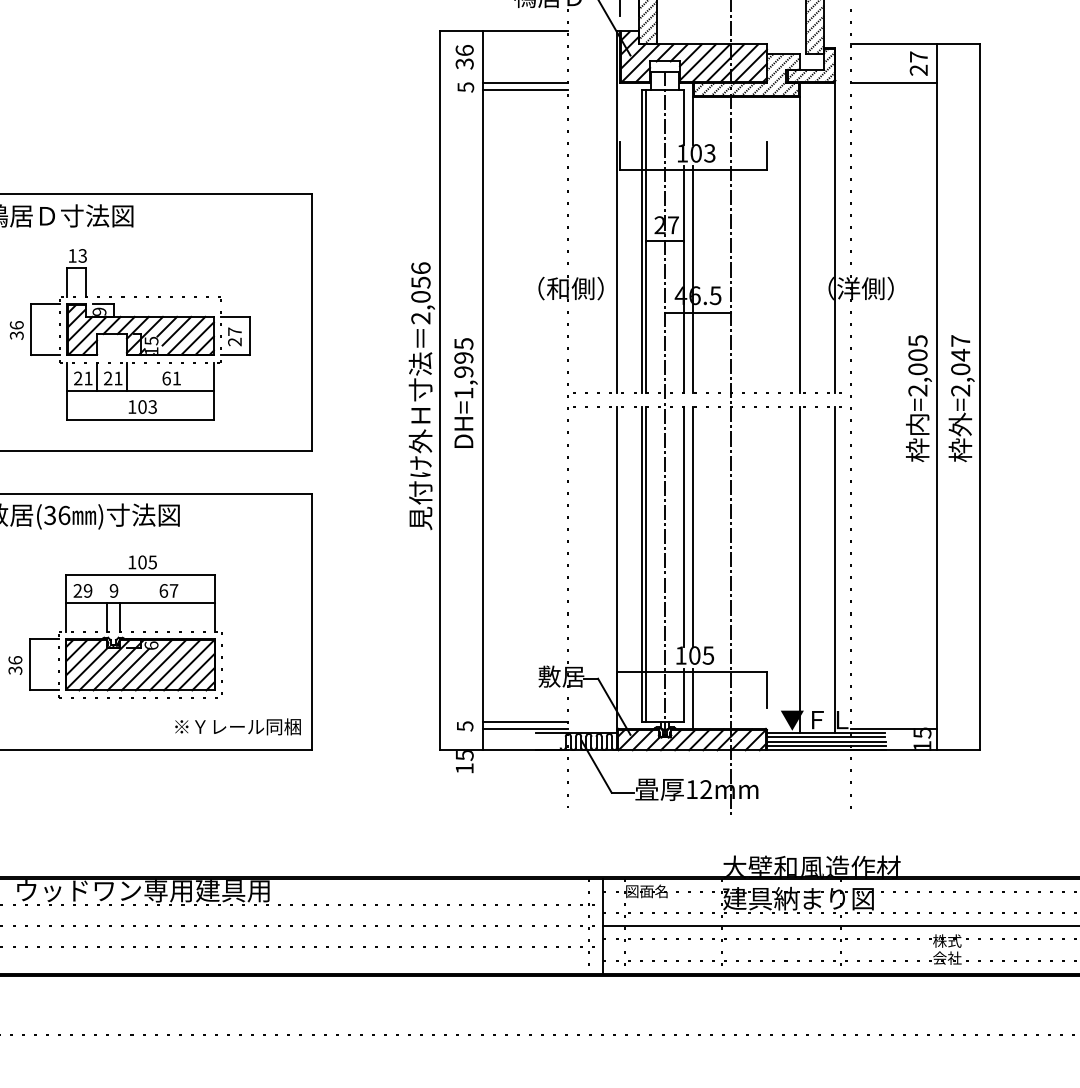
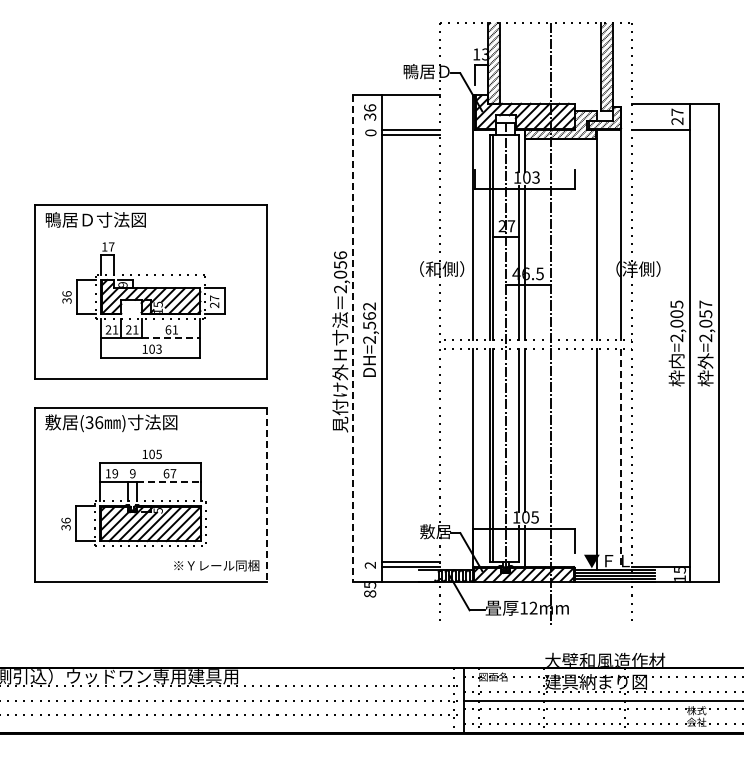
text: (465, 86) -> (370, 132), 5 -> 0
text: (82, 255) -> (111, 246), 13 -> 17
text: (960, 355) -> (705, 314), =2,047 -> =2,057
text: (463, 367) -> (369, 322), DH=1,995 -> DH=2,562
line: (171, 391) -> (171, 338), solid -> dashed
line: (440, 391) -> (353, 338), solid -> dashed
line: (836, 571) -> (621, 460), solid -> dashed
text: (78, 590) -> (108, 473), 29 -> 19
line: (168, 603) -> (169, 482), solid -> dashed
line: (311, 621) -> (266, 494), solid -> dashed
text: (150, 645) -> (157, 510), 6 -> 5
text: (465, 726) -> (370, 565), 5 -> 2
text: (465, 767) -> (370, 593), 15 -> 85

